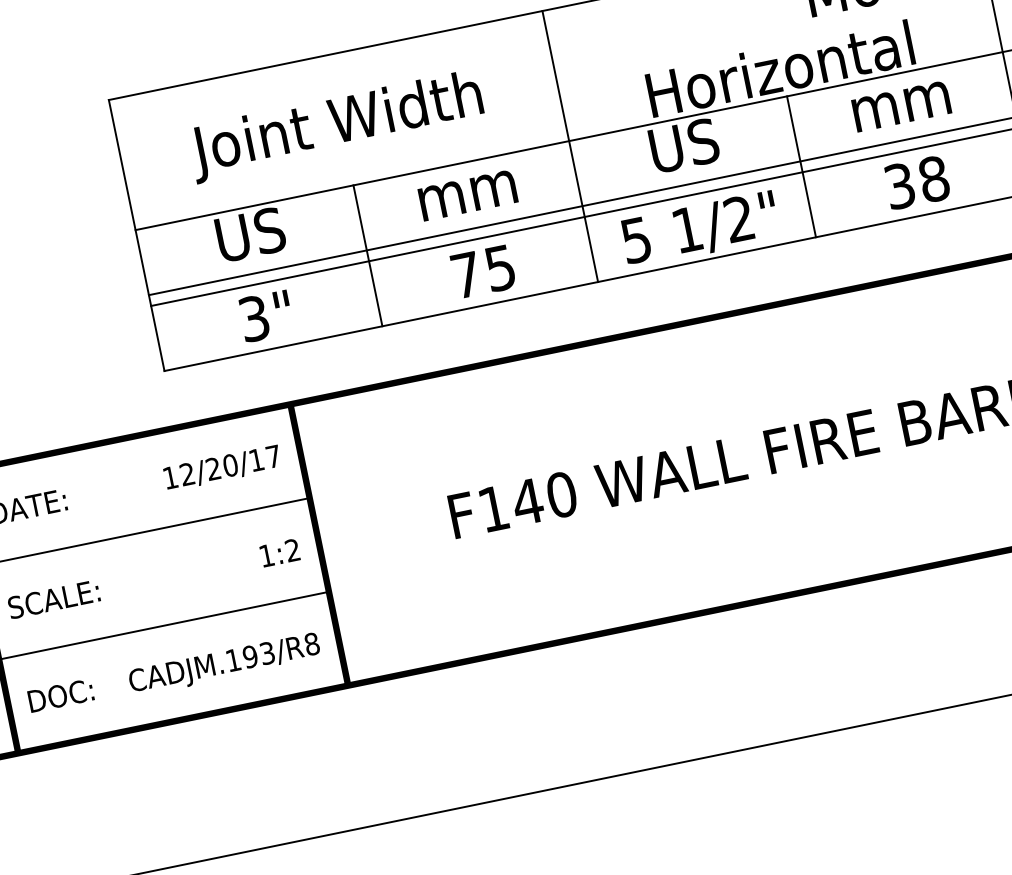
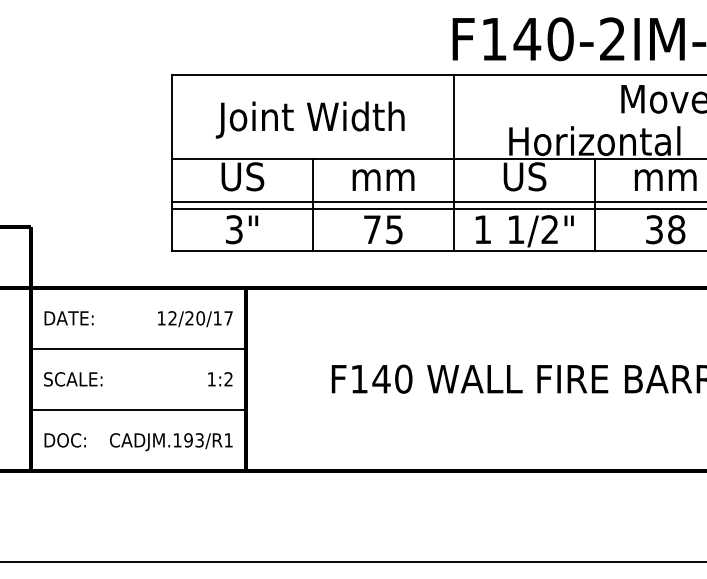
text: (635, 240) -> (482, 229), 5 -> 1
text: (311, 644) -> (228, 440), CADJM.193/R8 -> CADJM.193/R1

